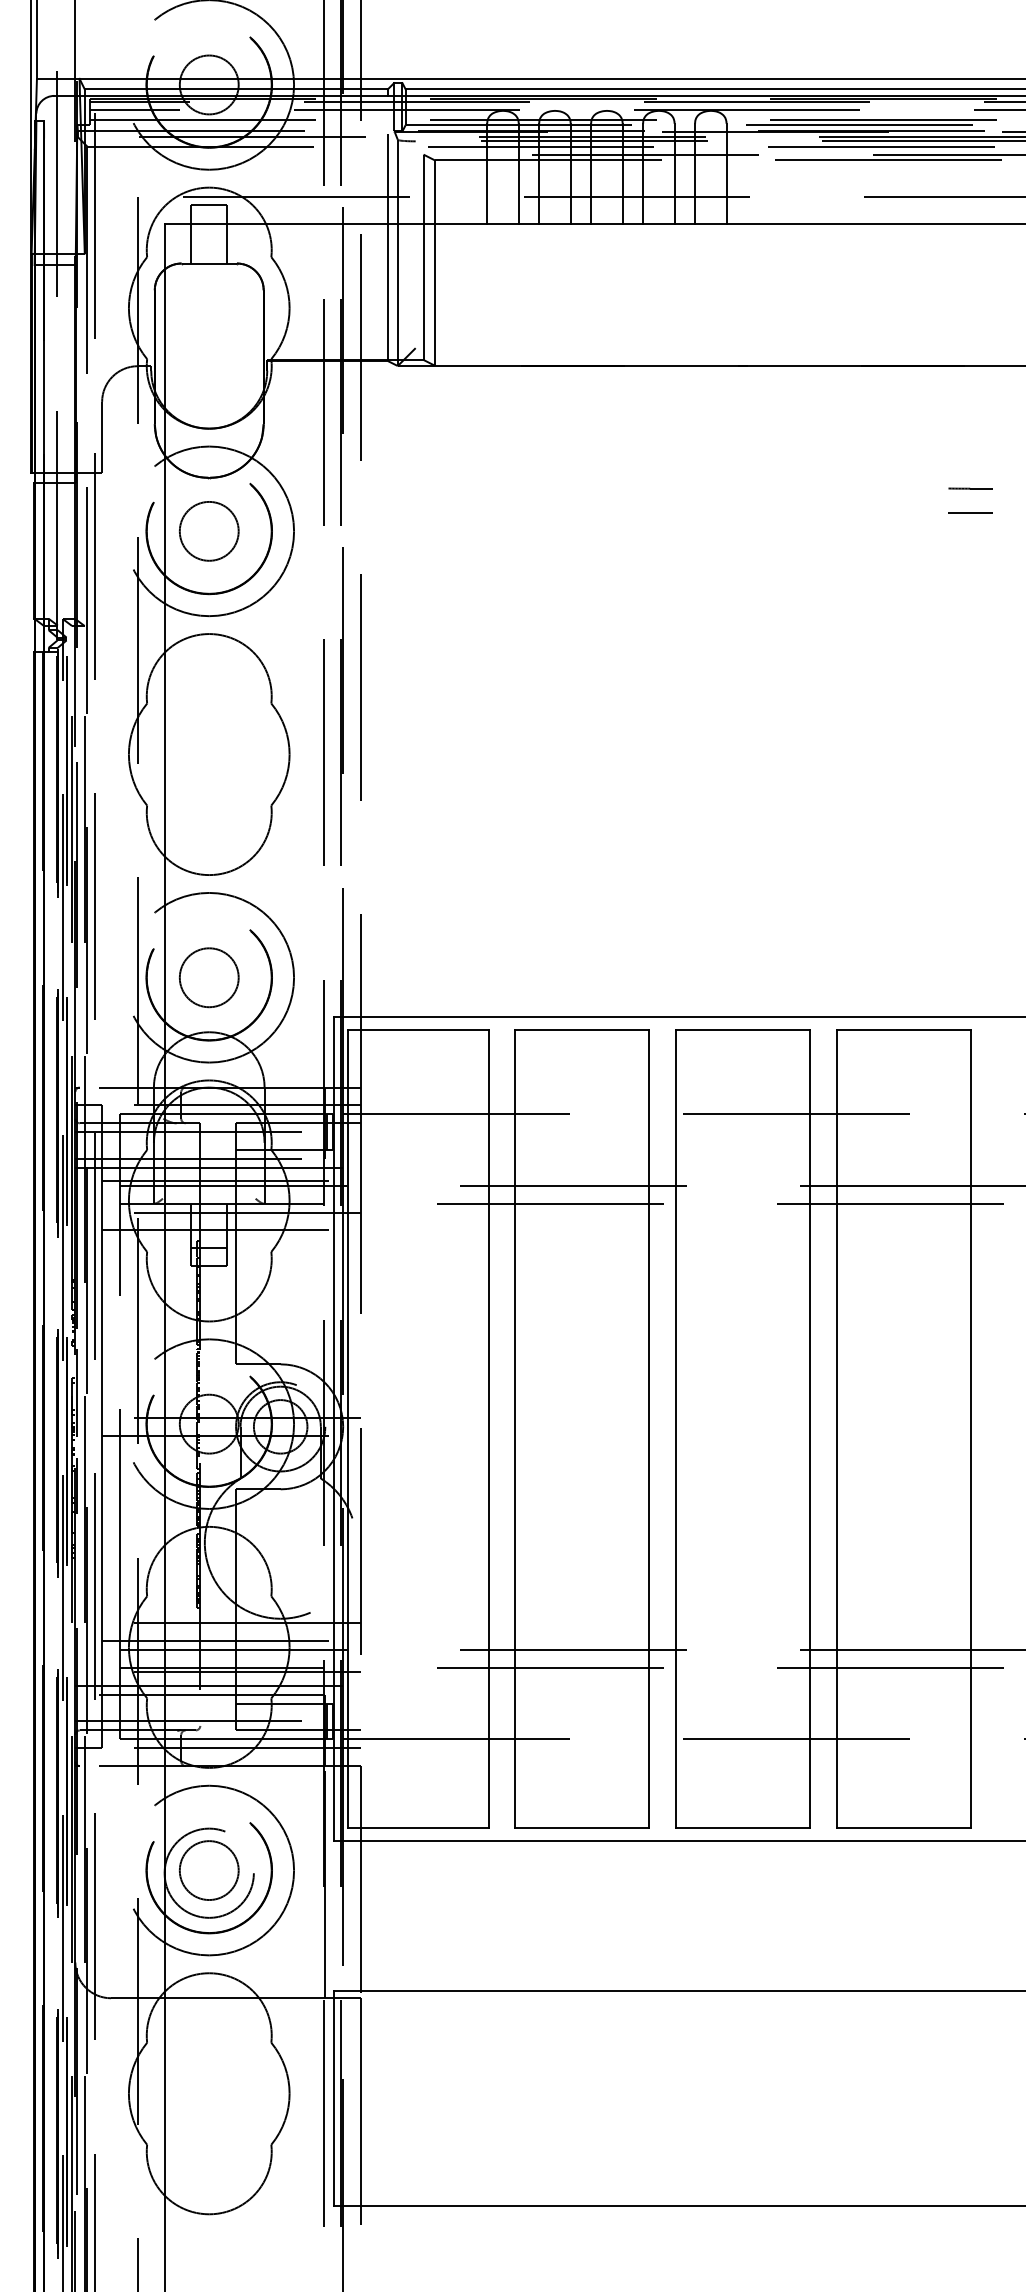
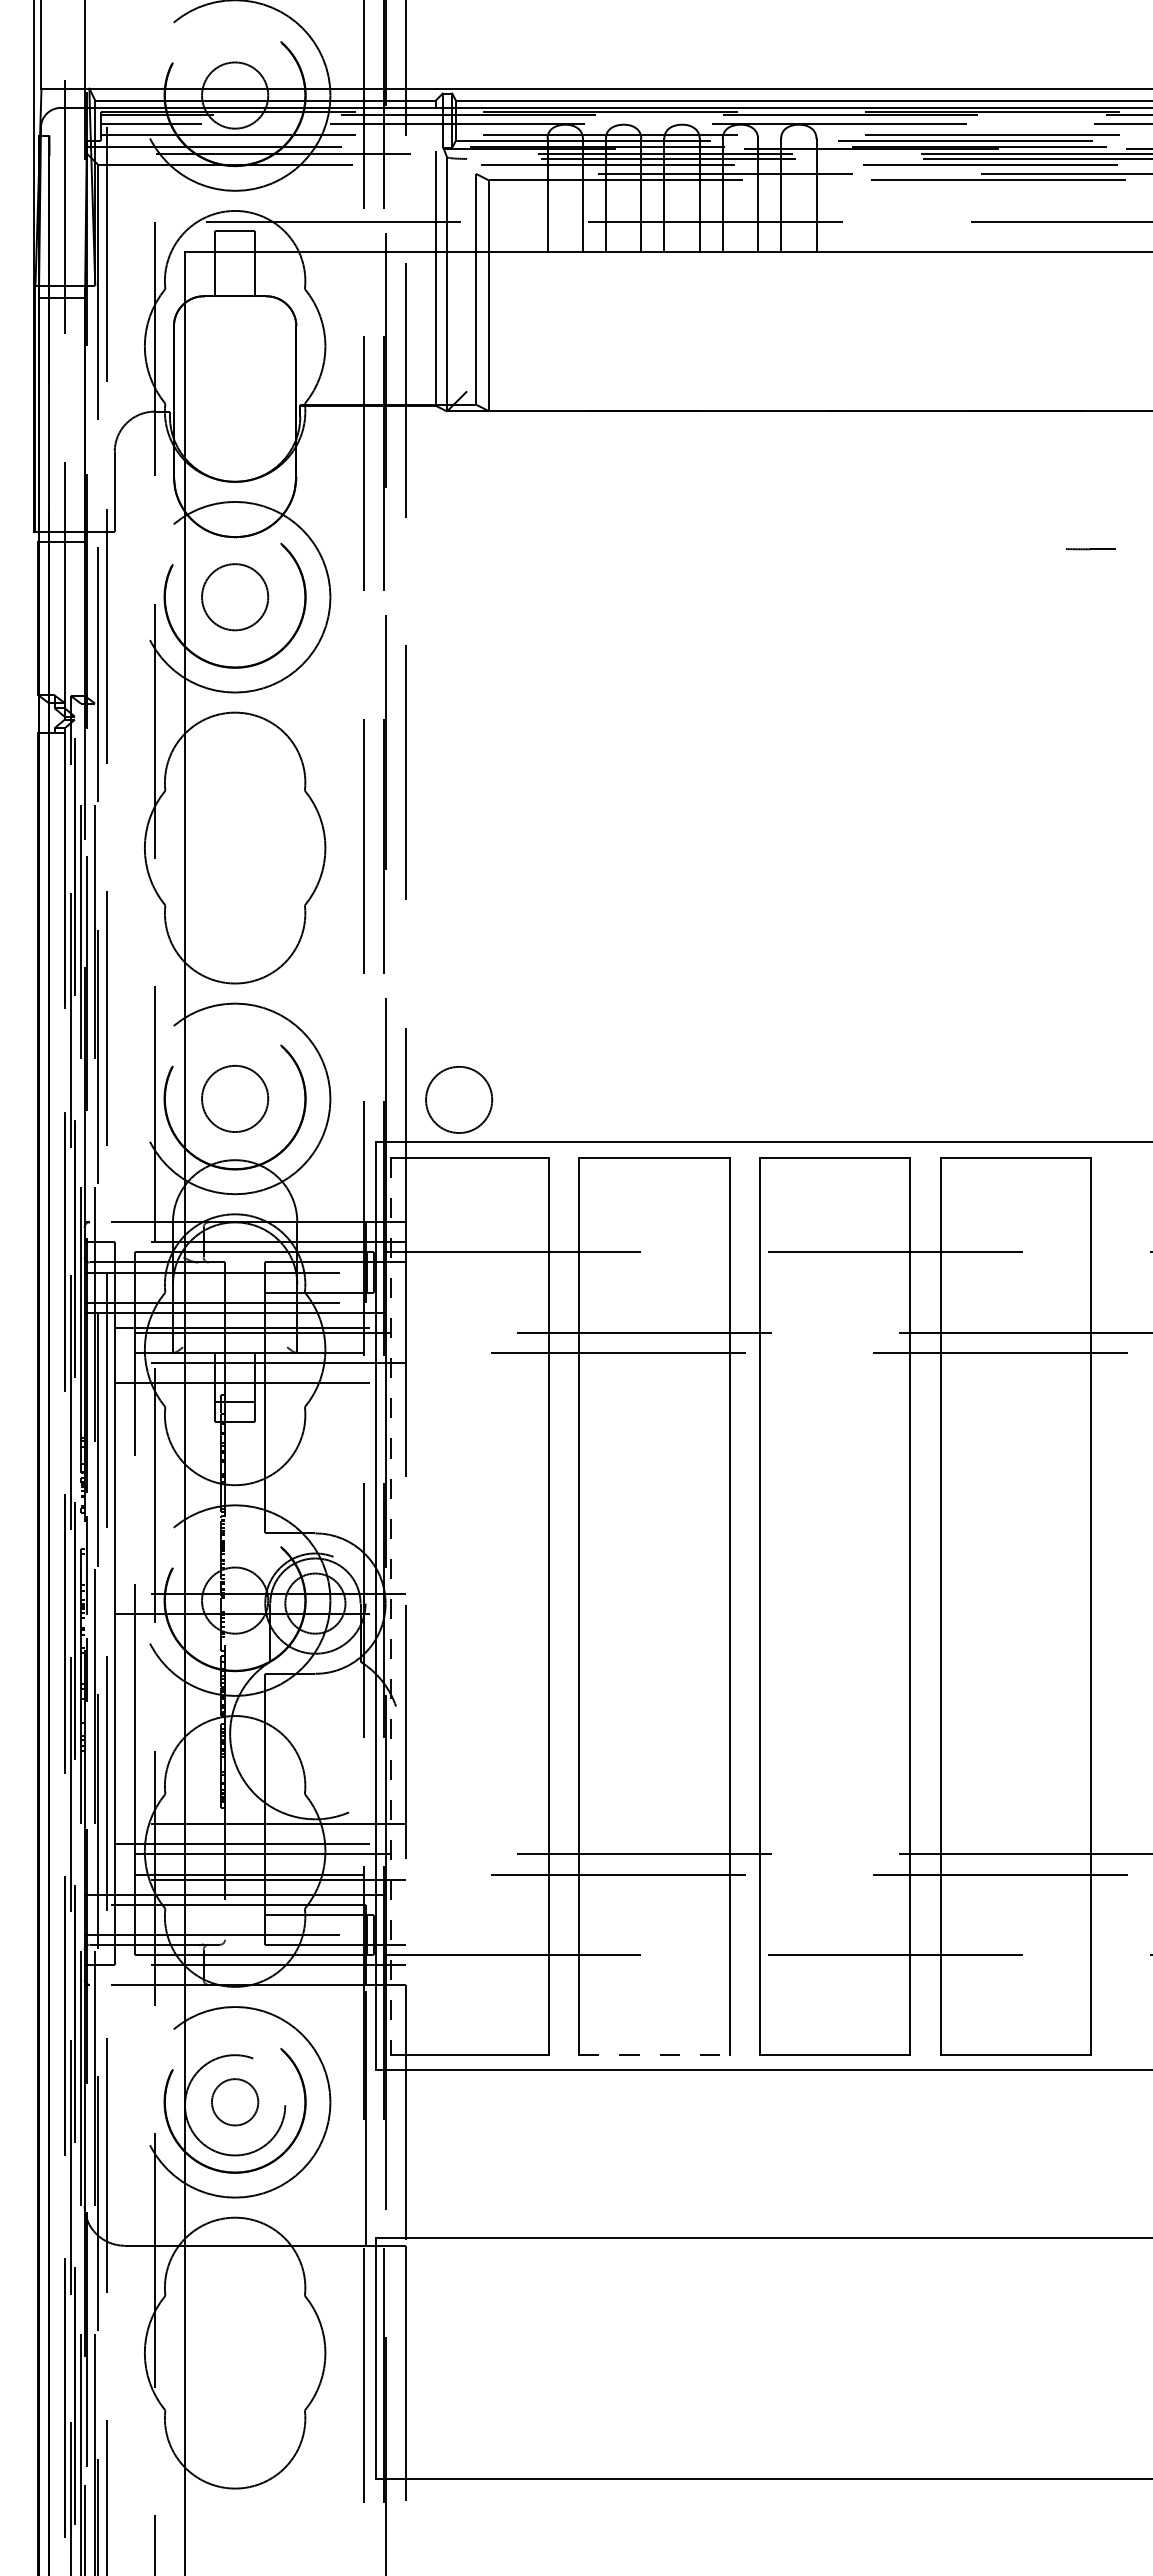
line: (970, 512) -> (1090, 575), removed
circle: (408, 978) -> (459, 1099), added
line: (347, 1429) -> (390, 1606), solid -> dashed
line: (583, 1828) -> (655, 2054), solid -> dashed
circle: (209, 1870) -> (235, 2102), size x0.7

